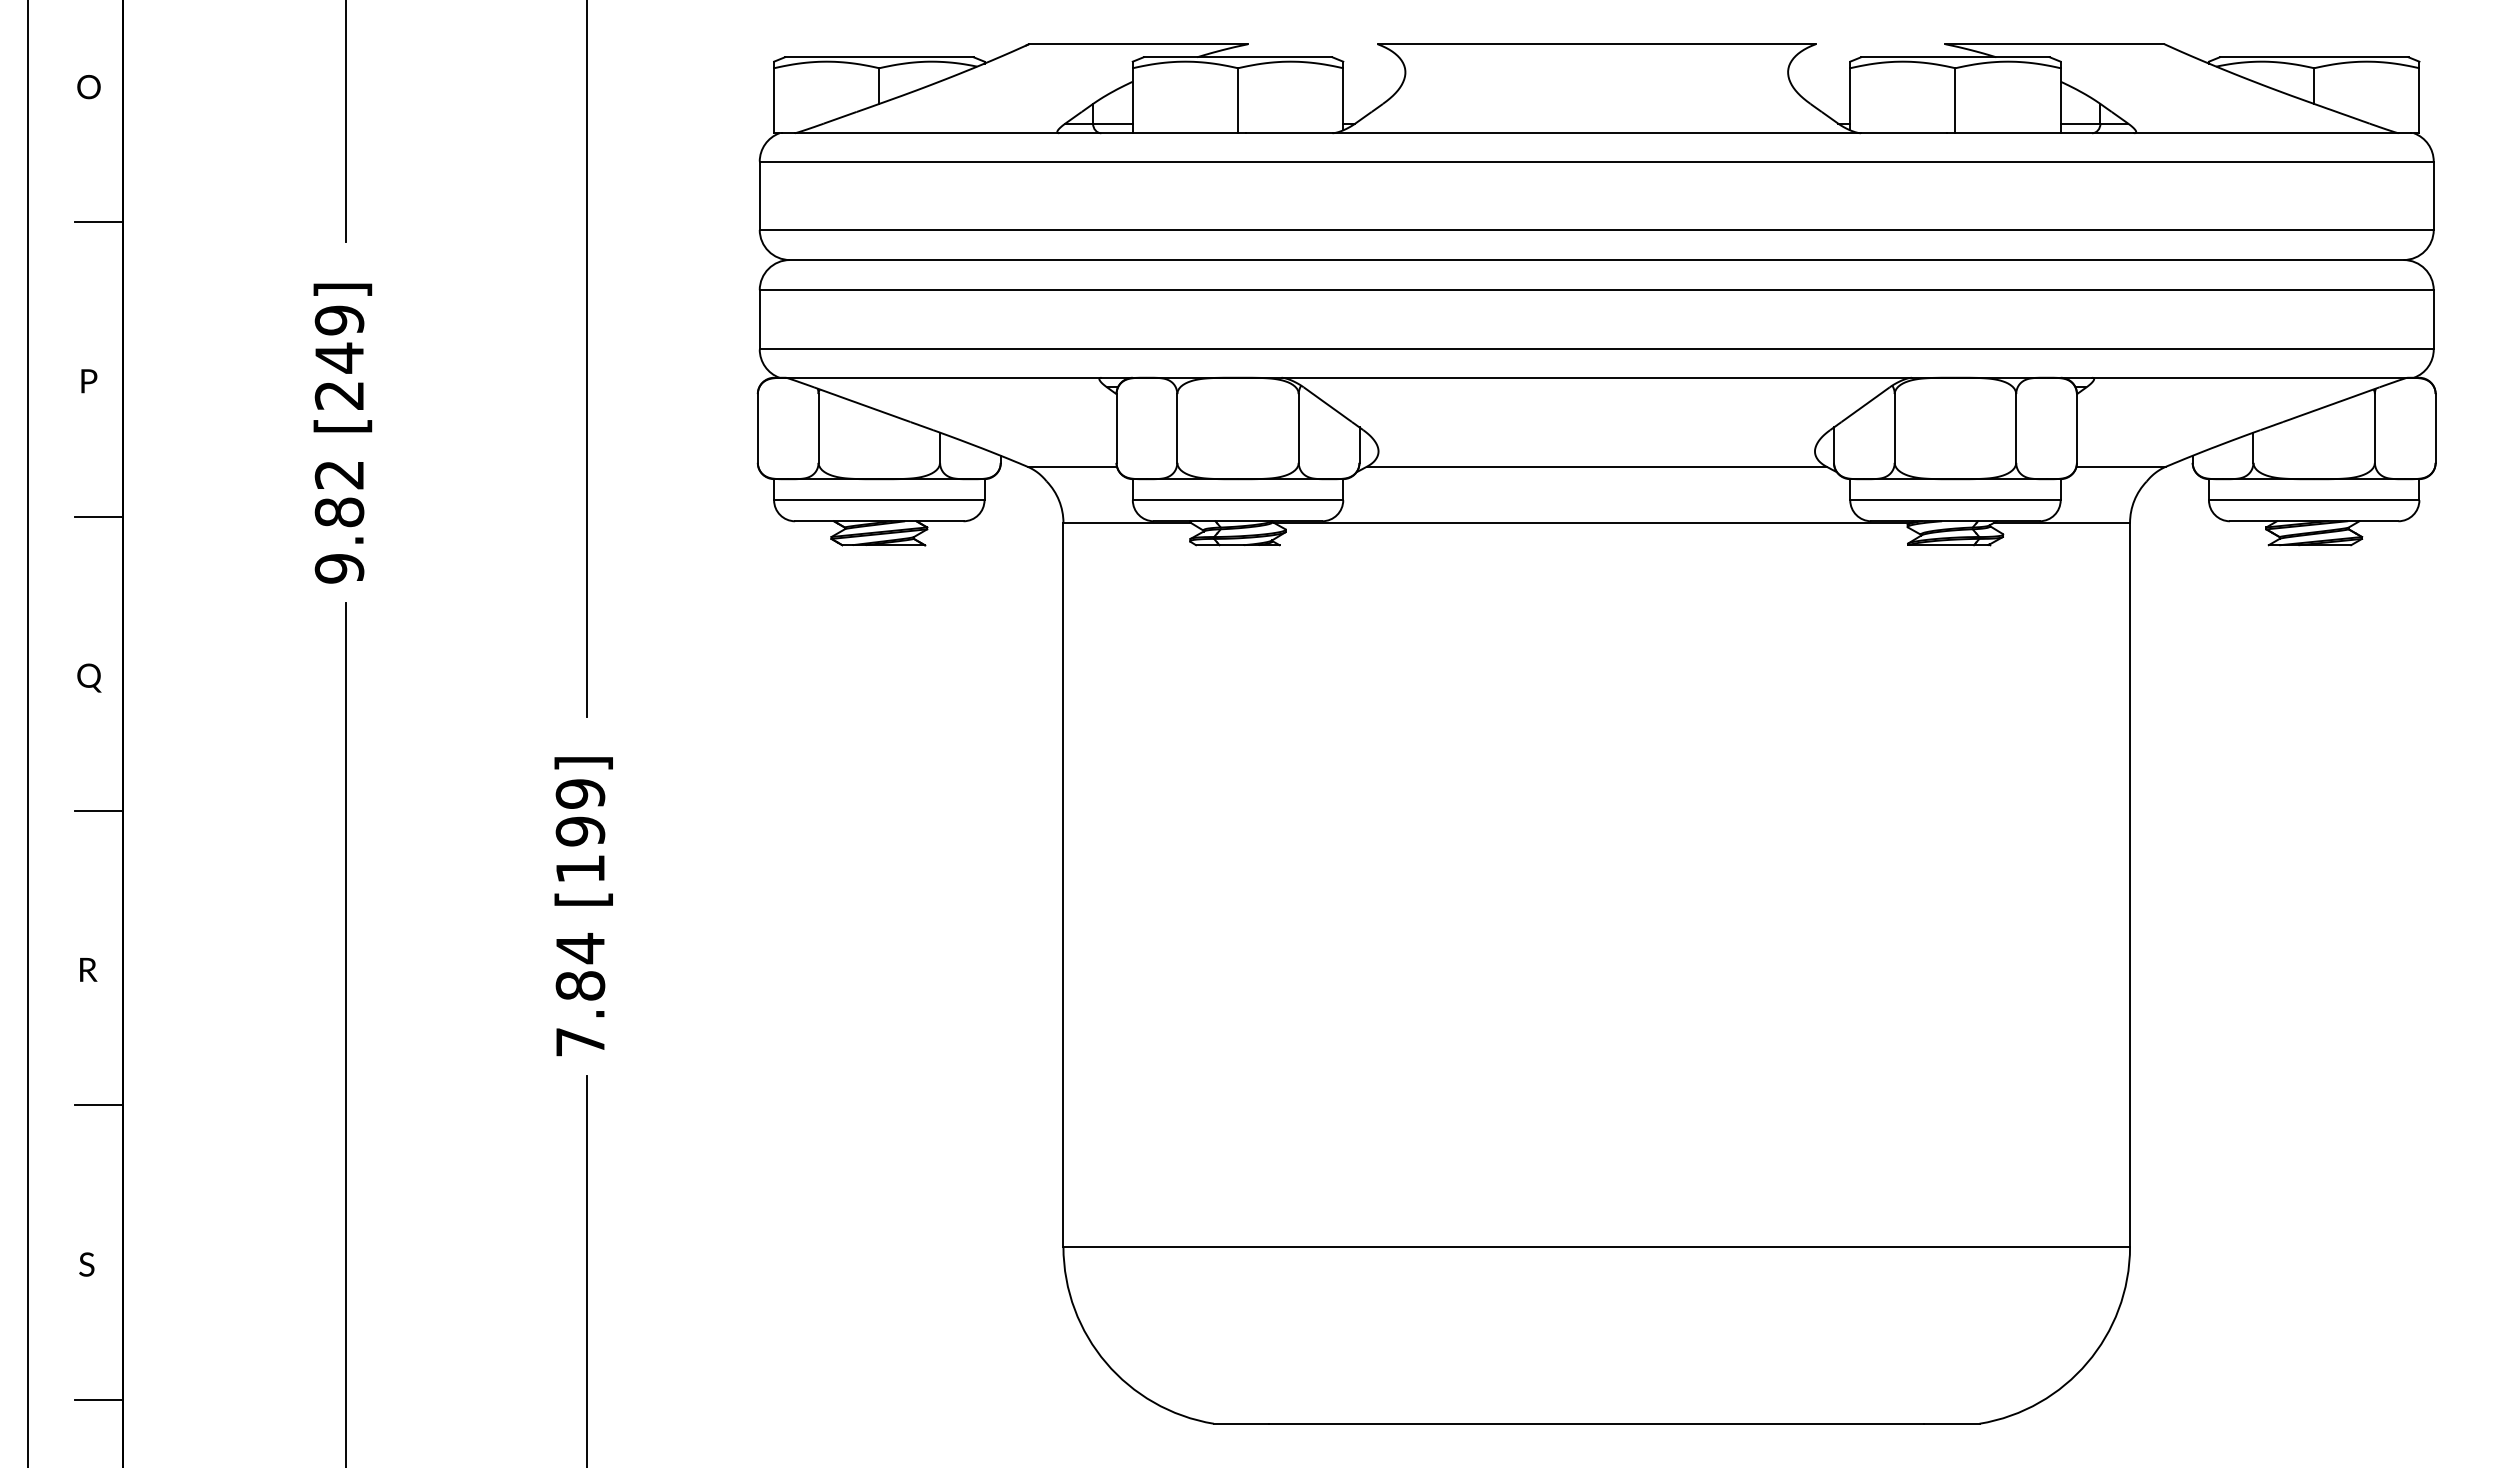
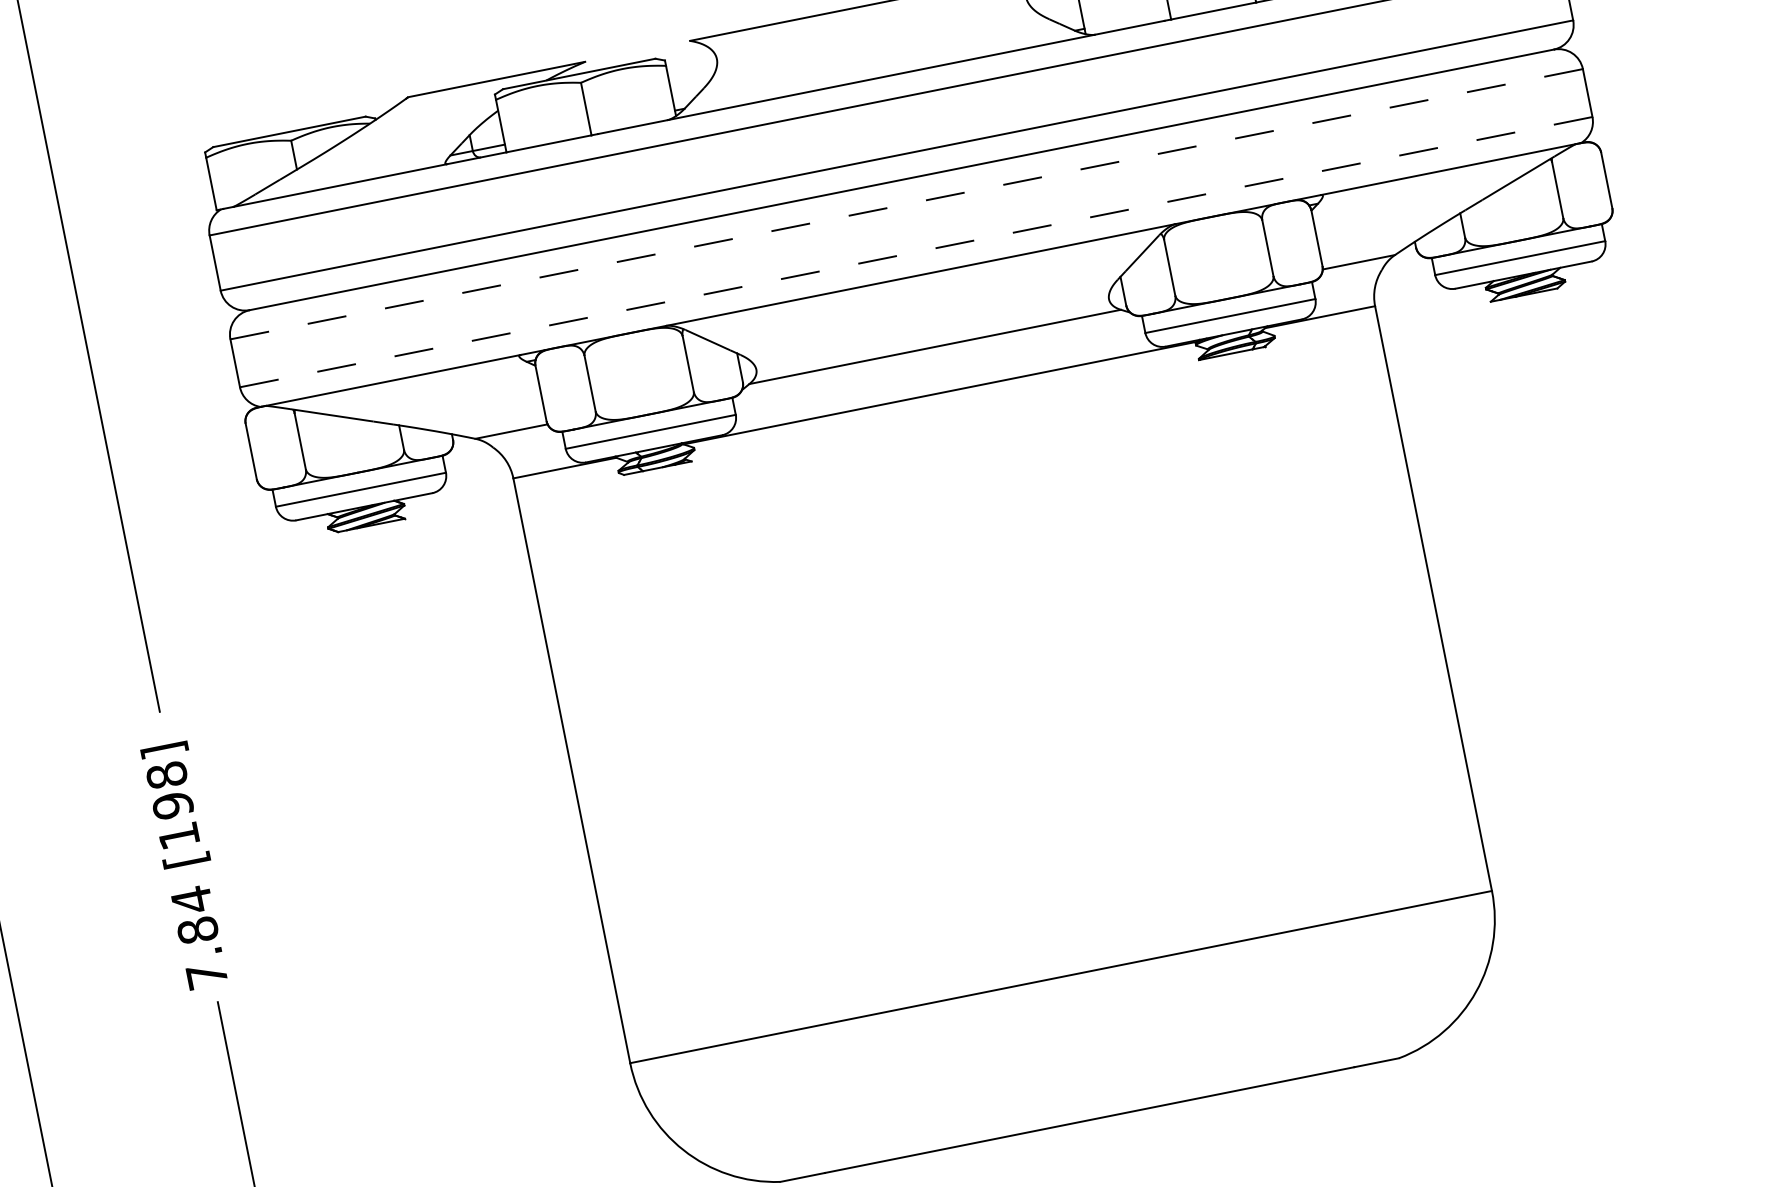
line: (1596, 290) -> (906, 204), solid -> dashed
line: (1596, 349) -> (916, 252), solid -> dashed
text: (580, 793) -> (166, 774), [199] -> [198]

